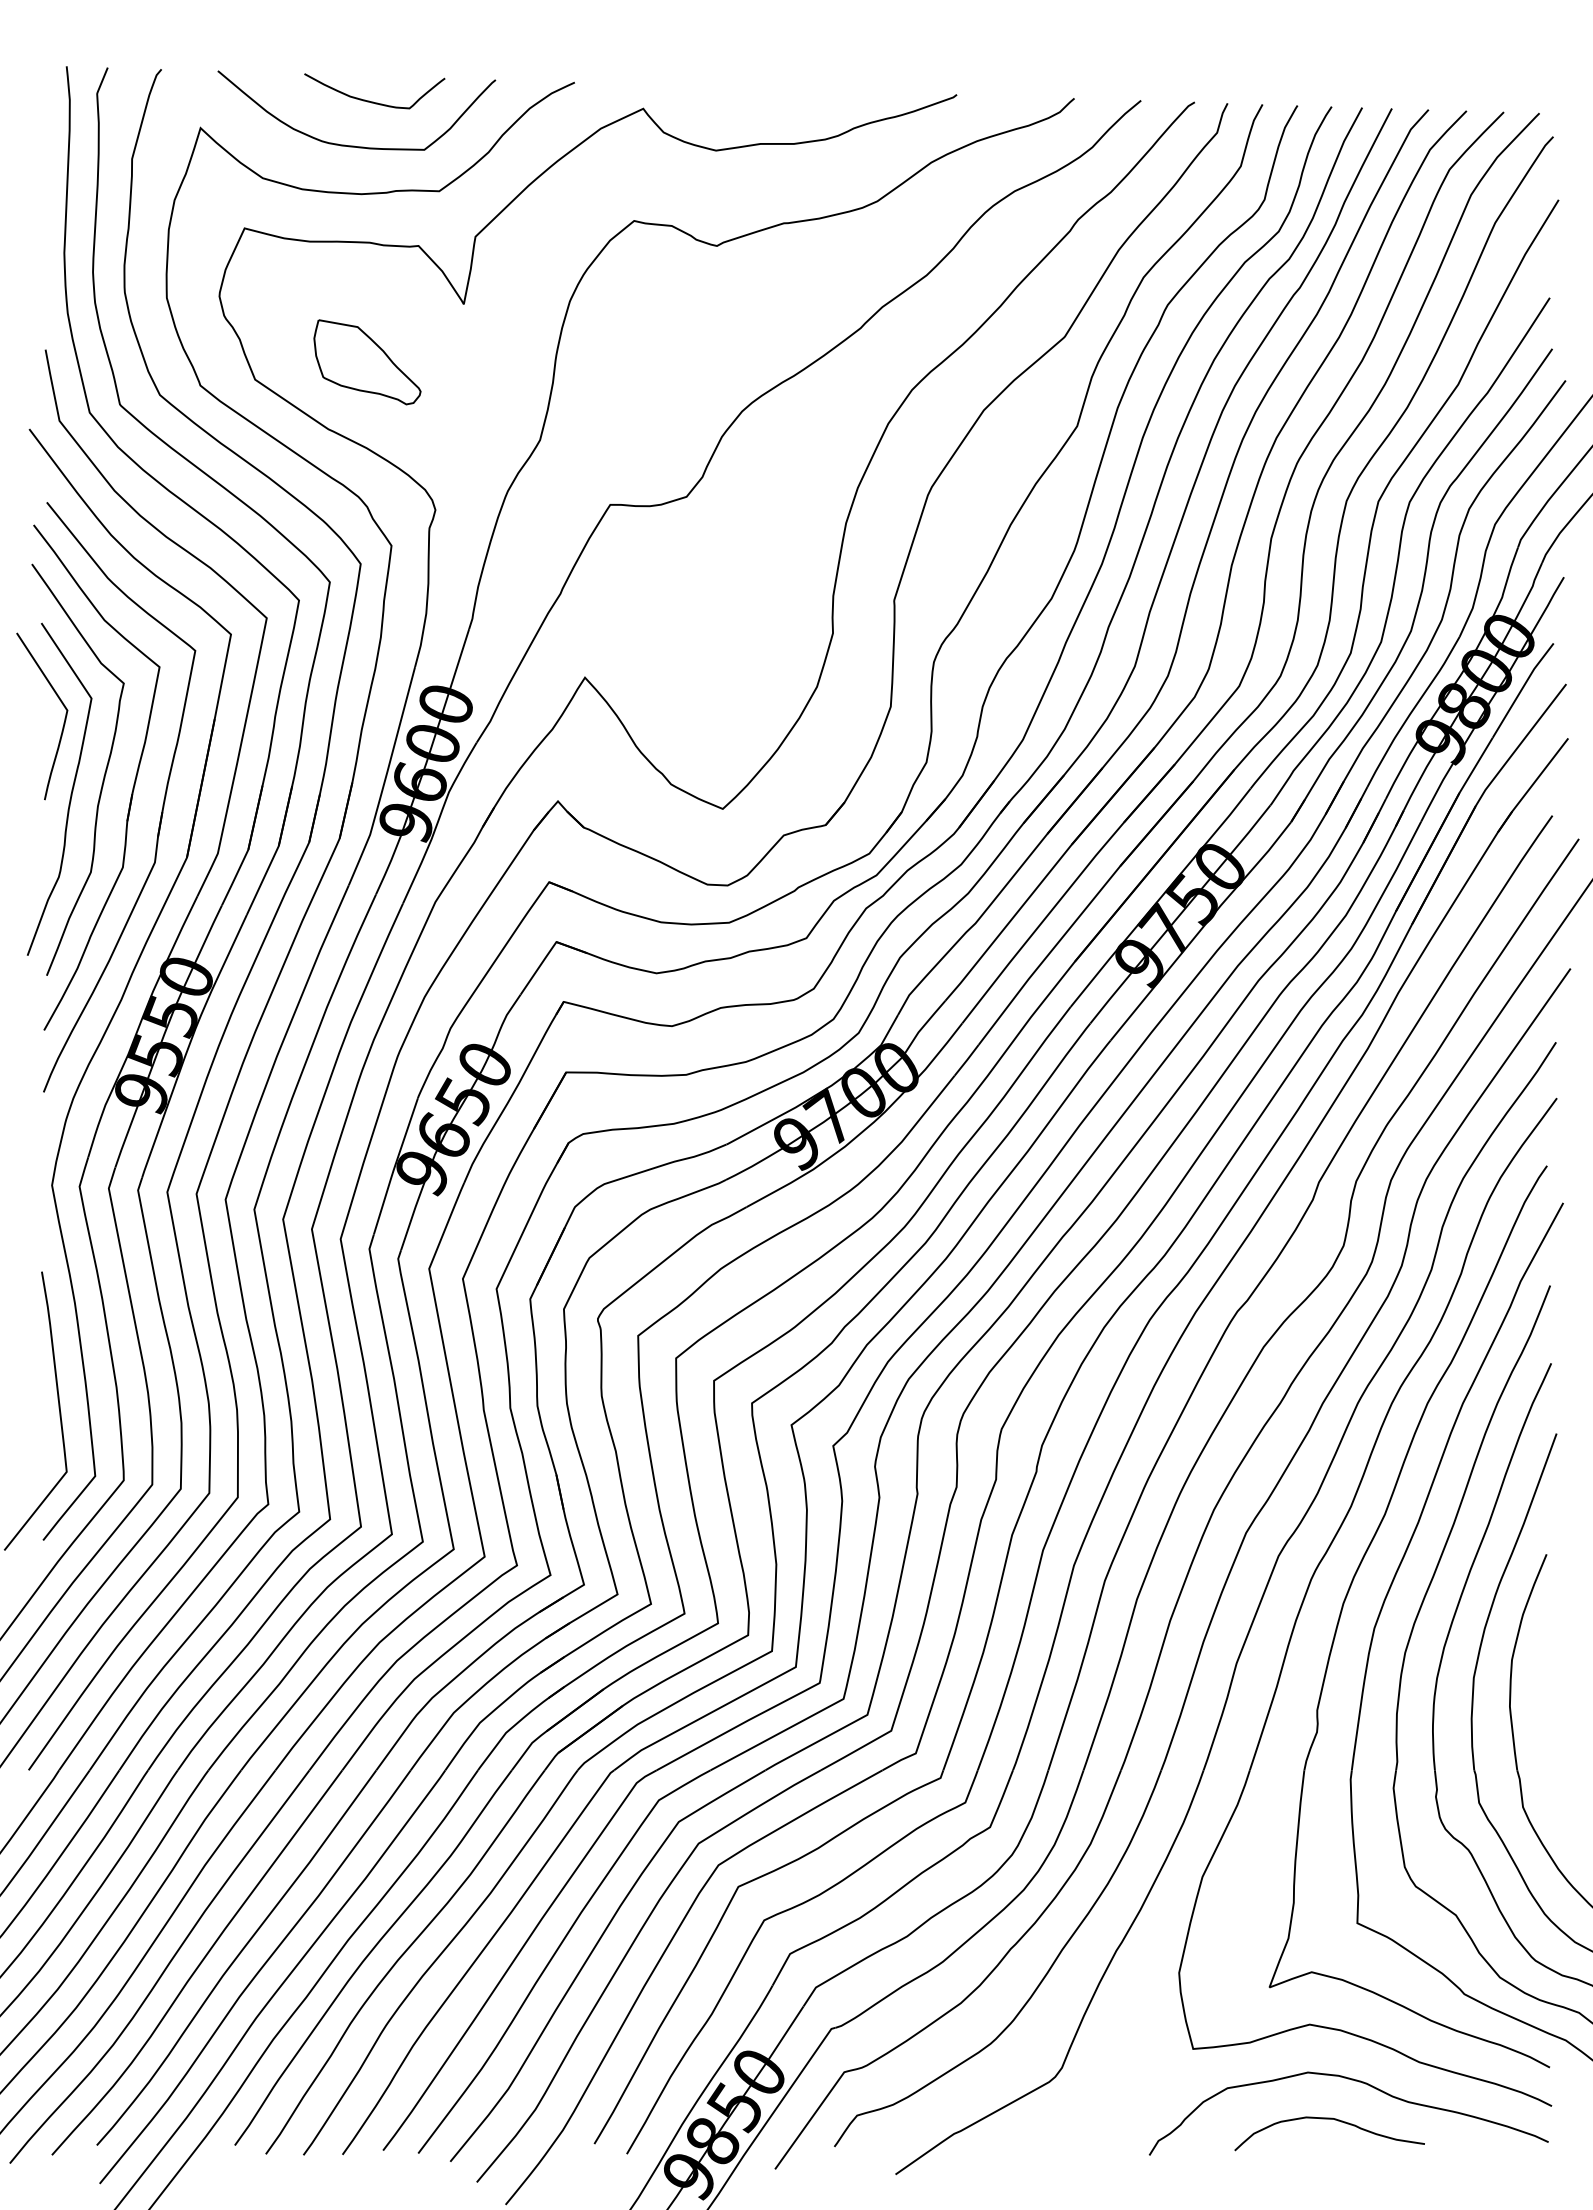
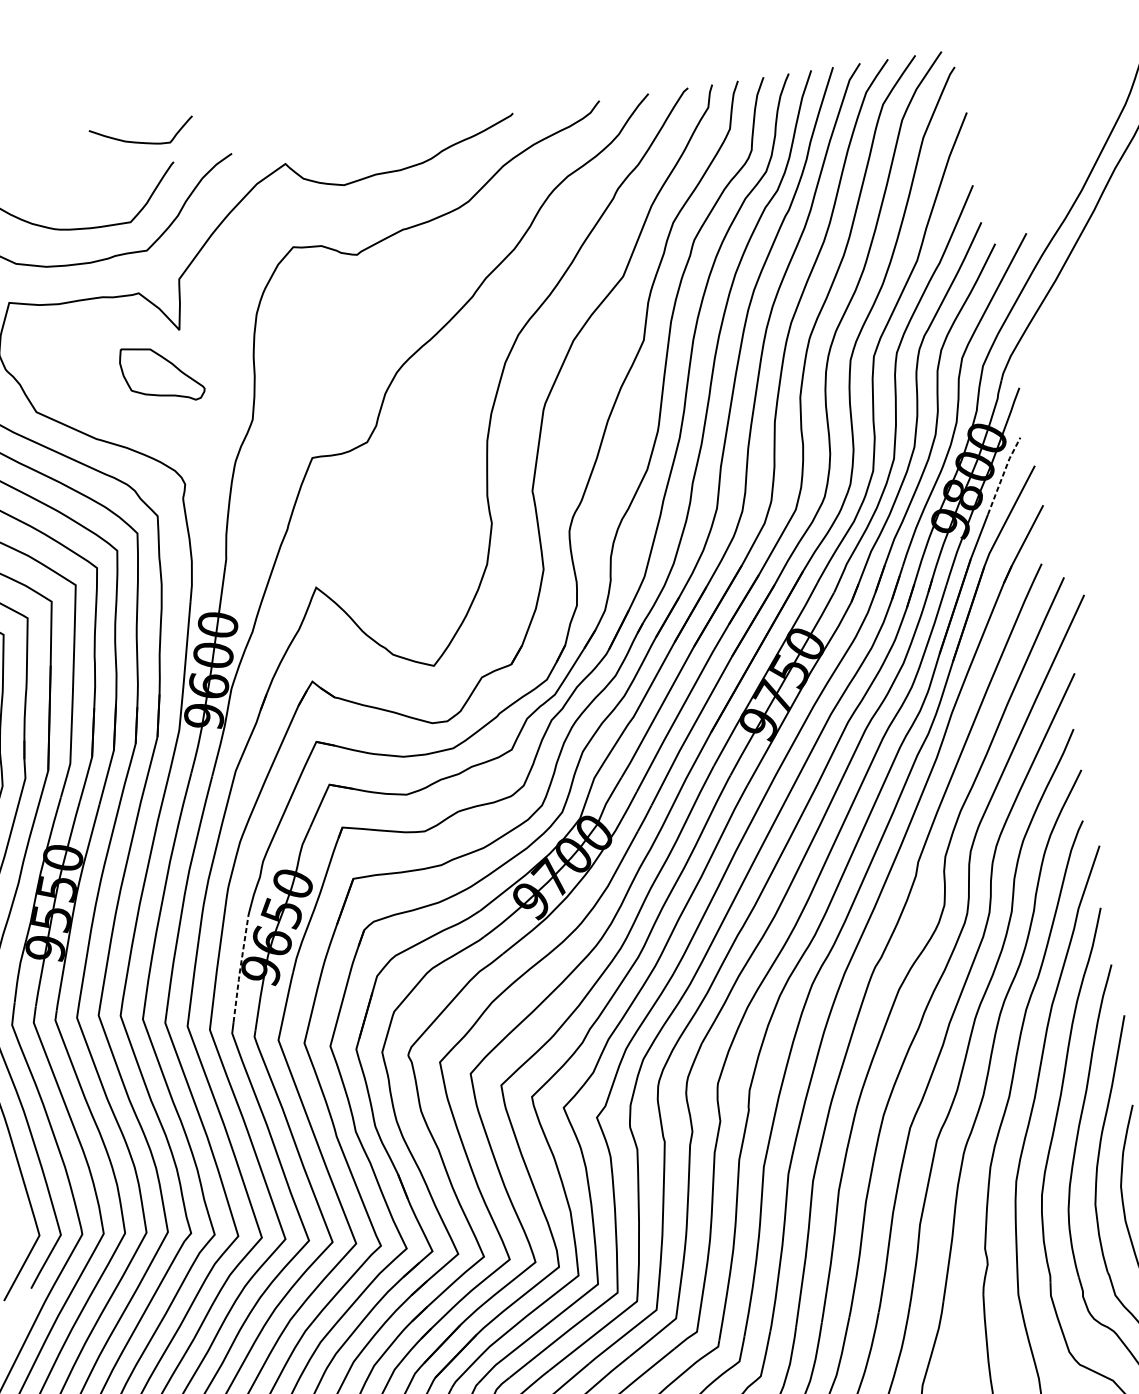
curve: (373, 101) -> (142, 142), moved
part: (367, 362) -> (162, 374), moved
line: (1522, 689) -> (1003, 475), solid -> dashed
line: (394, 1166) -> (239, 969), solid -> dashed

